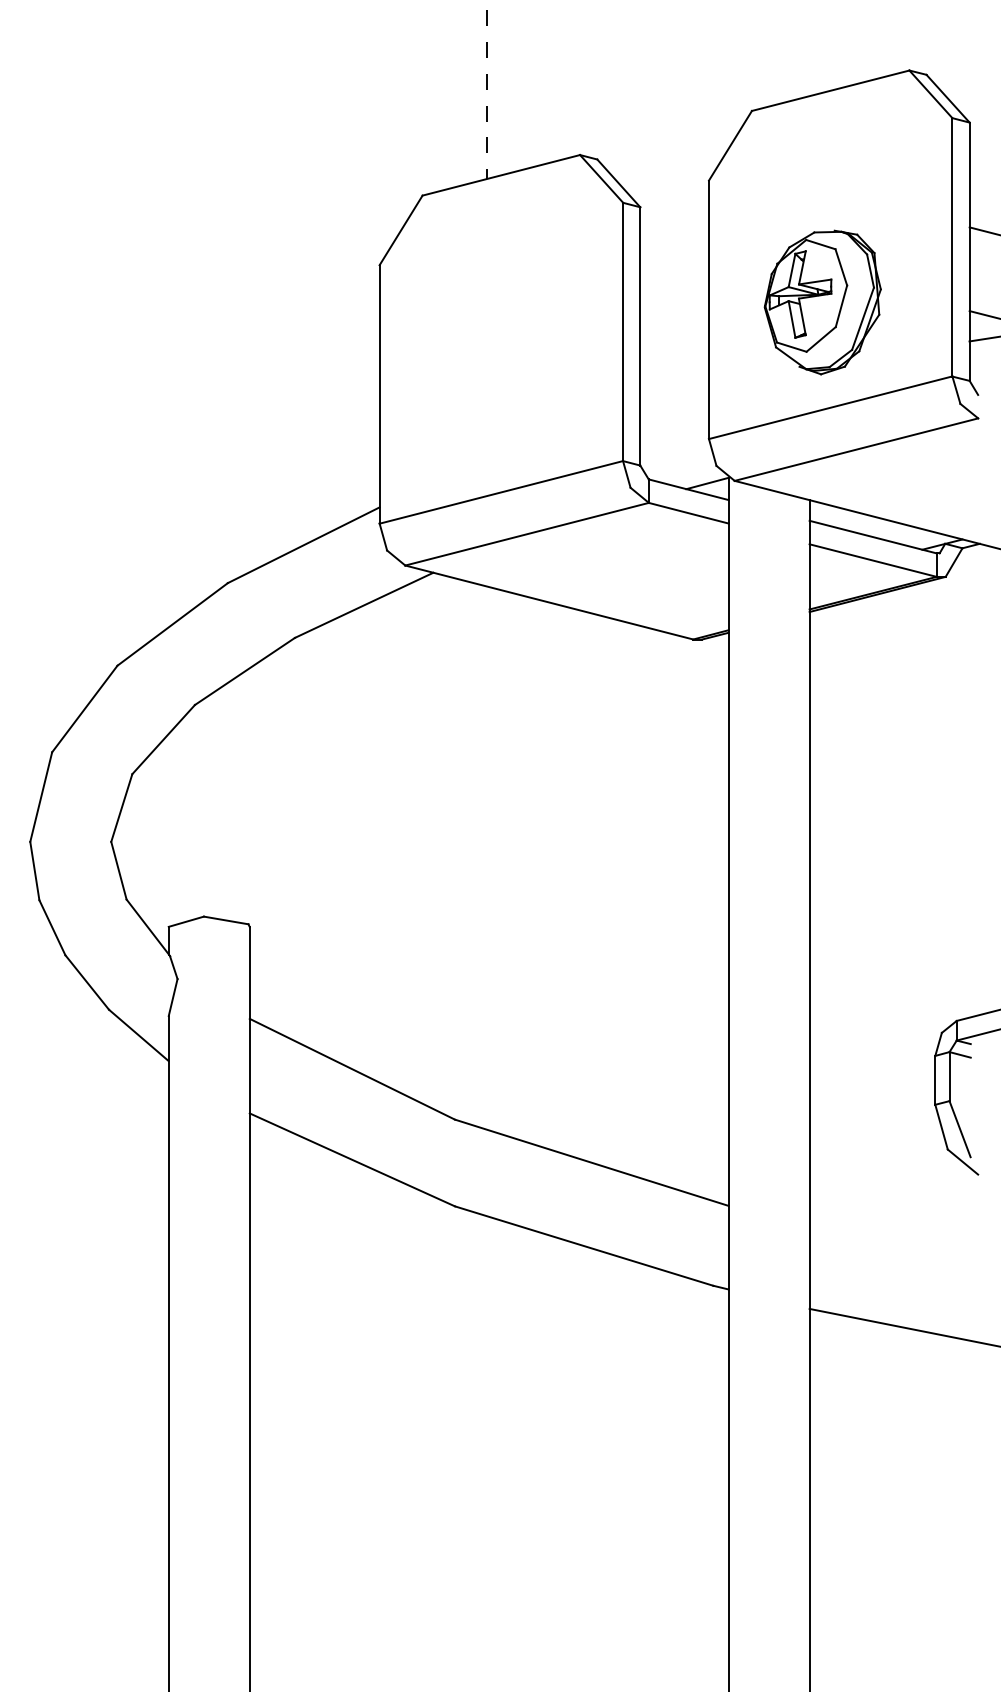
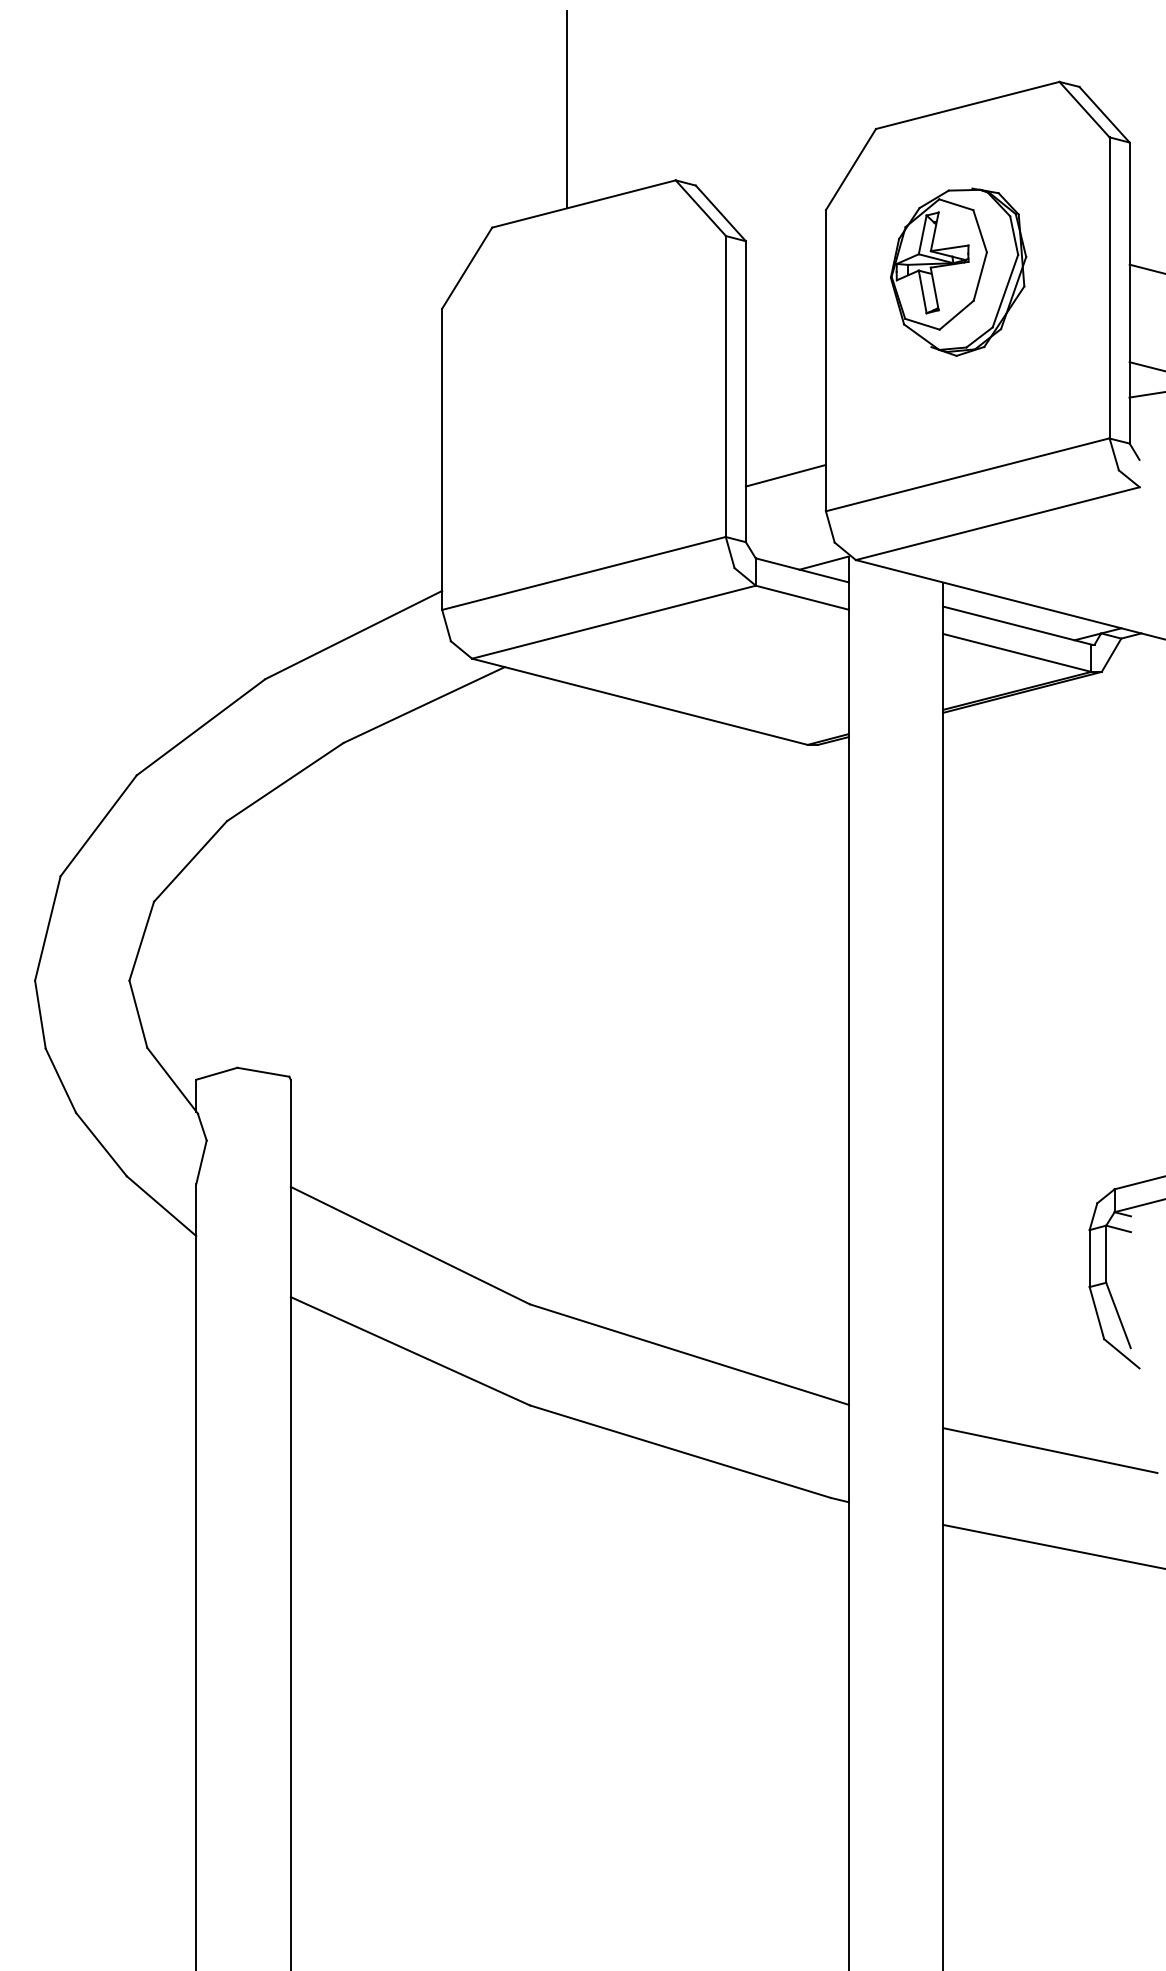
line: (487, 94) -> (567, 109), dashed -> solid
part: (822, 301) -> (958, 271), moved
line: (674, 408) -> (785, 475), added
line: (901, 1245) -> (1050, 1450), added

